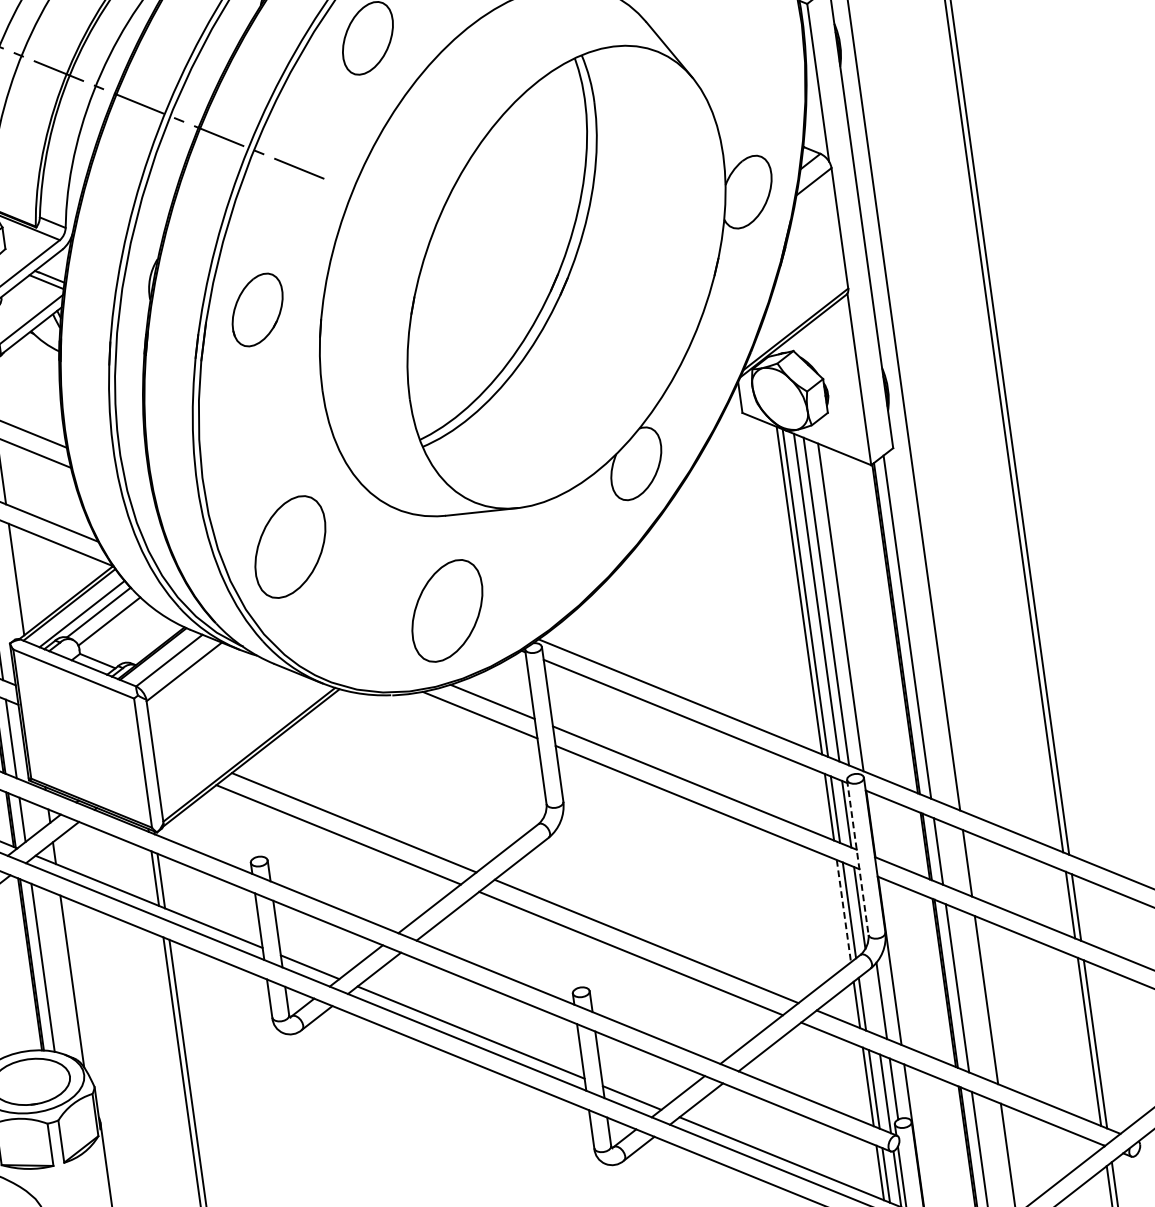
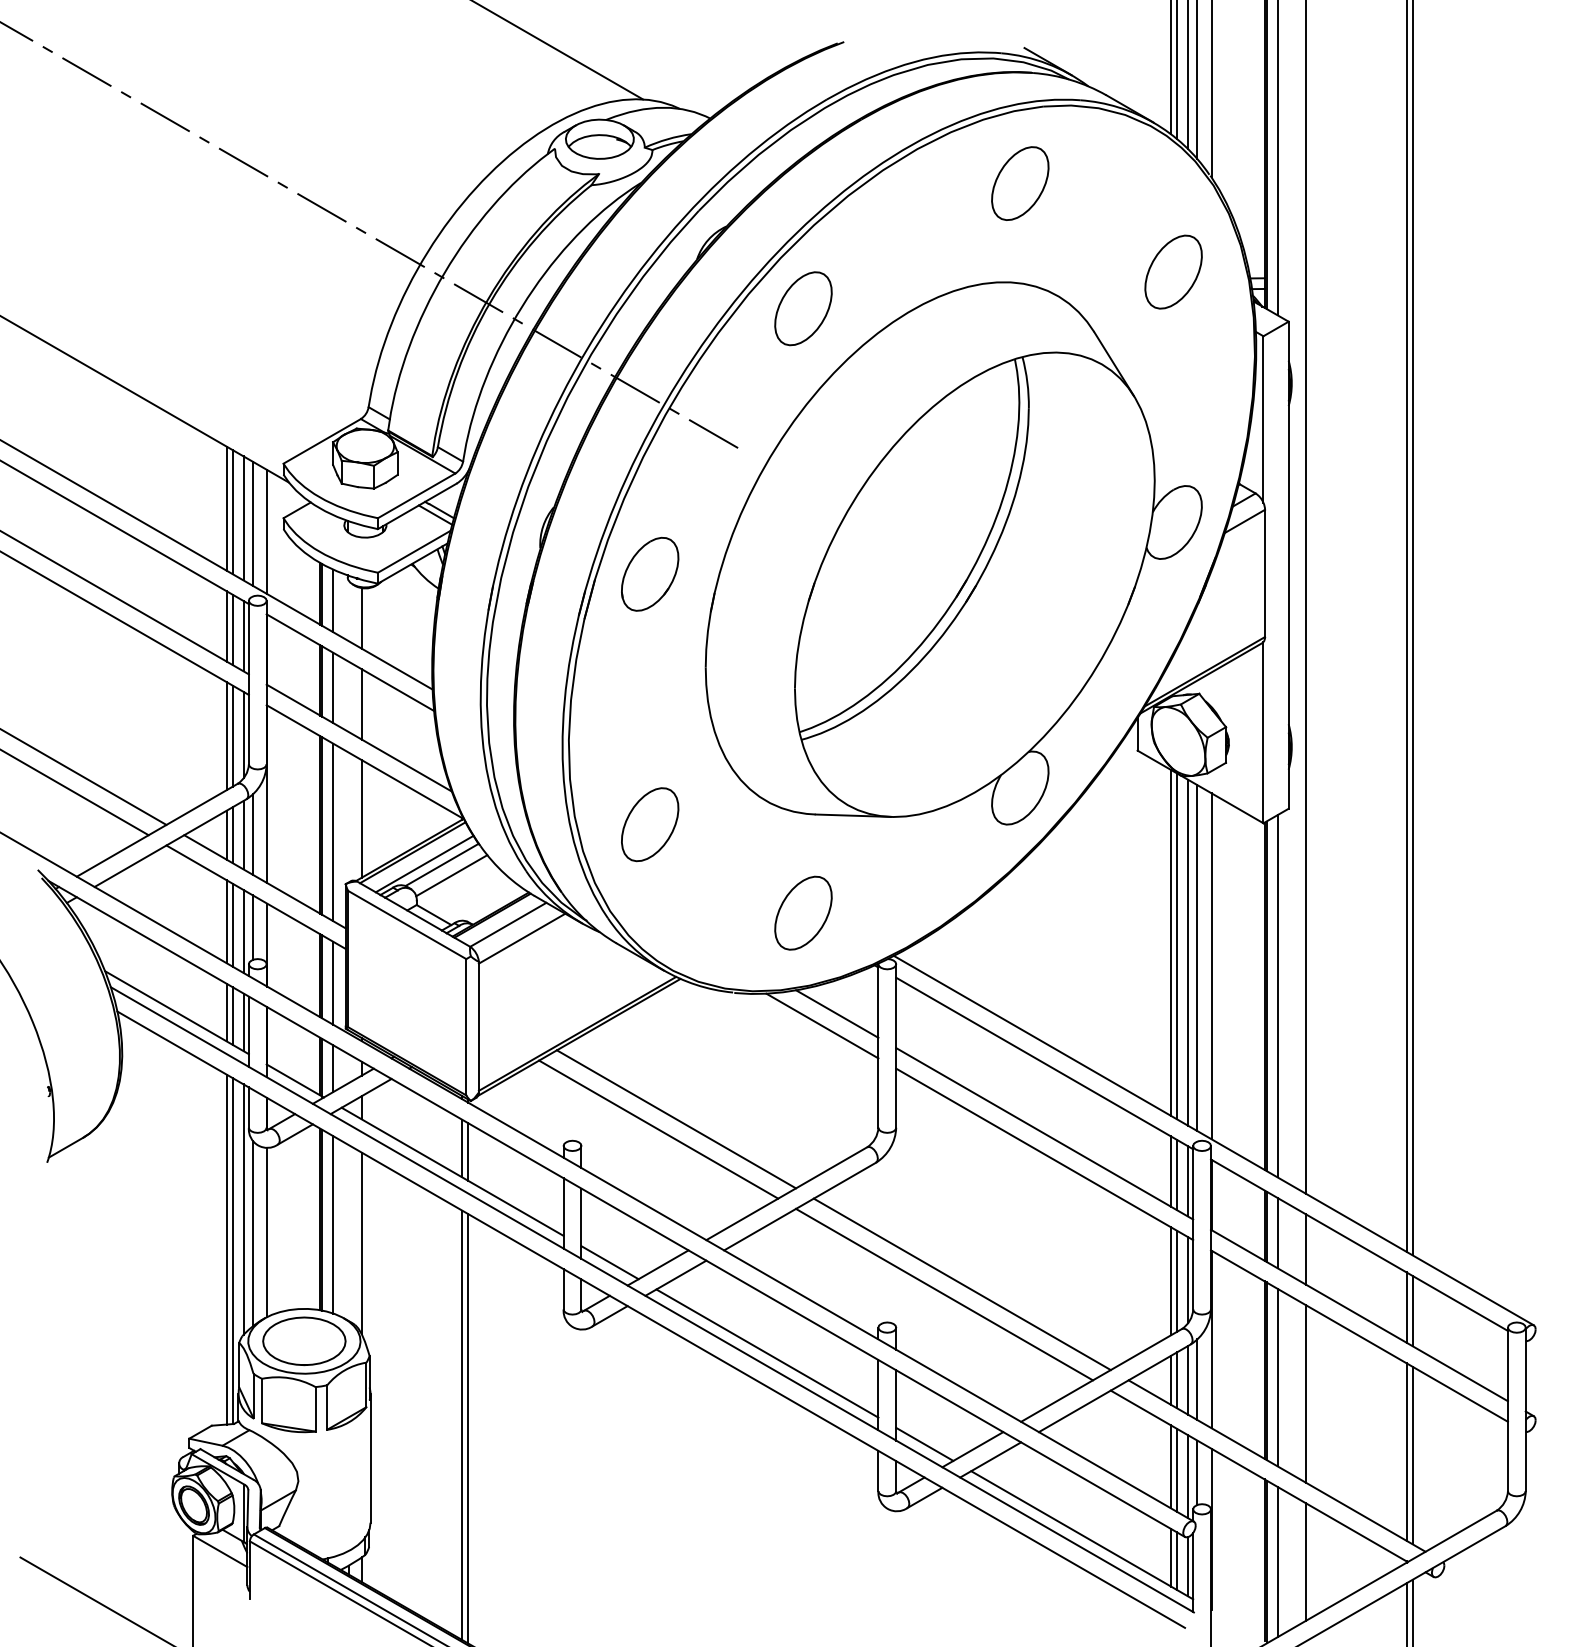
part: (290, 546) -> (650, 824), size x0.71
part: (447, 610) -> (803, 912), size x0.71
line: (858, 857) -> (1193, 1227), dashed -> solid
line: (844, 911) -> (1171, 1281), dashed -> solid
line: (872, 1002) -> (1187, 1380), added

